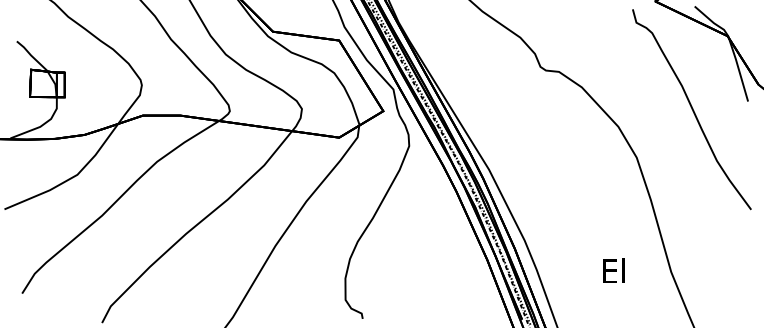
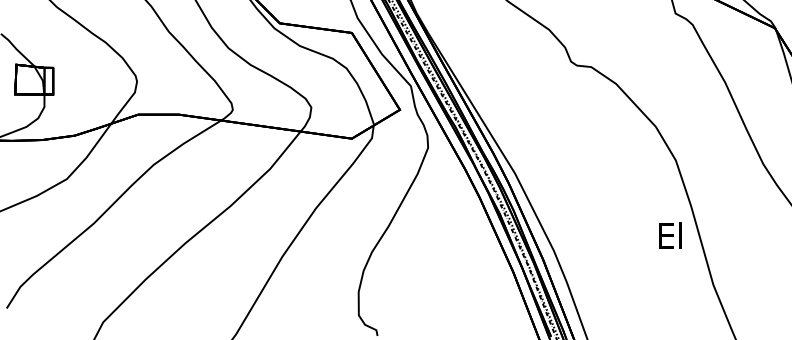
text: (613, 270) -> (670, 235), moved

